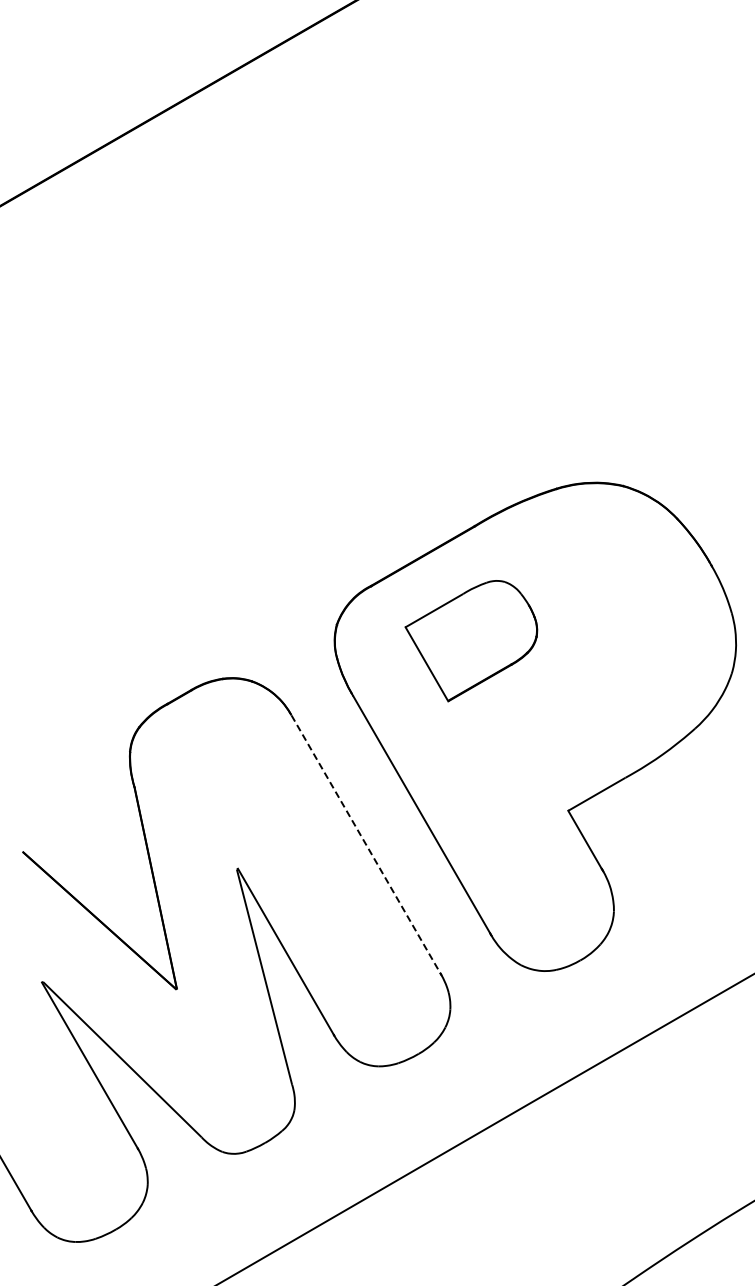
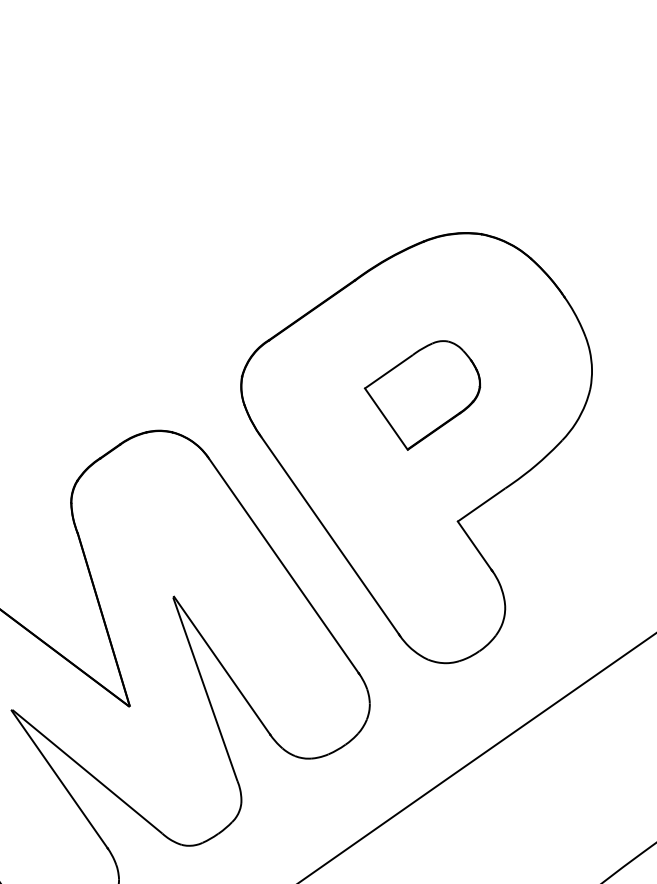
part: (471, 641) -> (423, 395), moved
line: (365, 844) -> (283, 566), dashed -> solid

